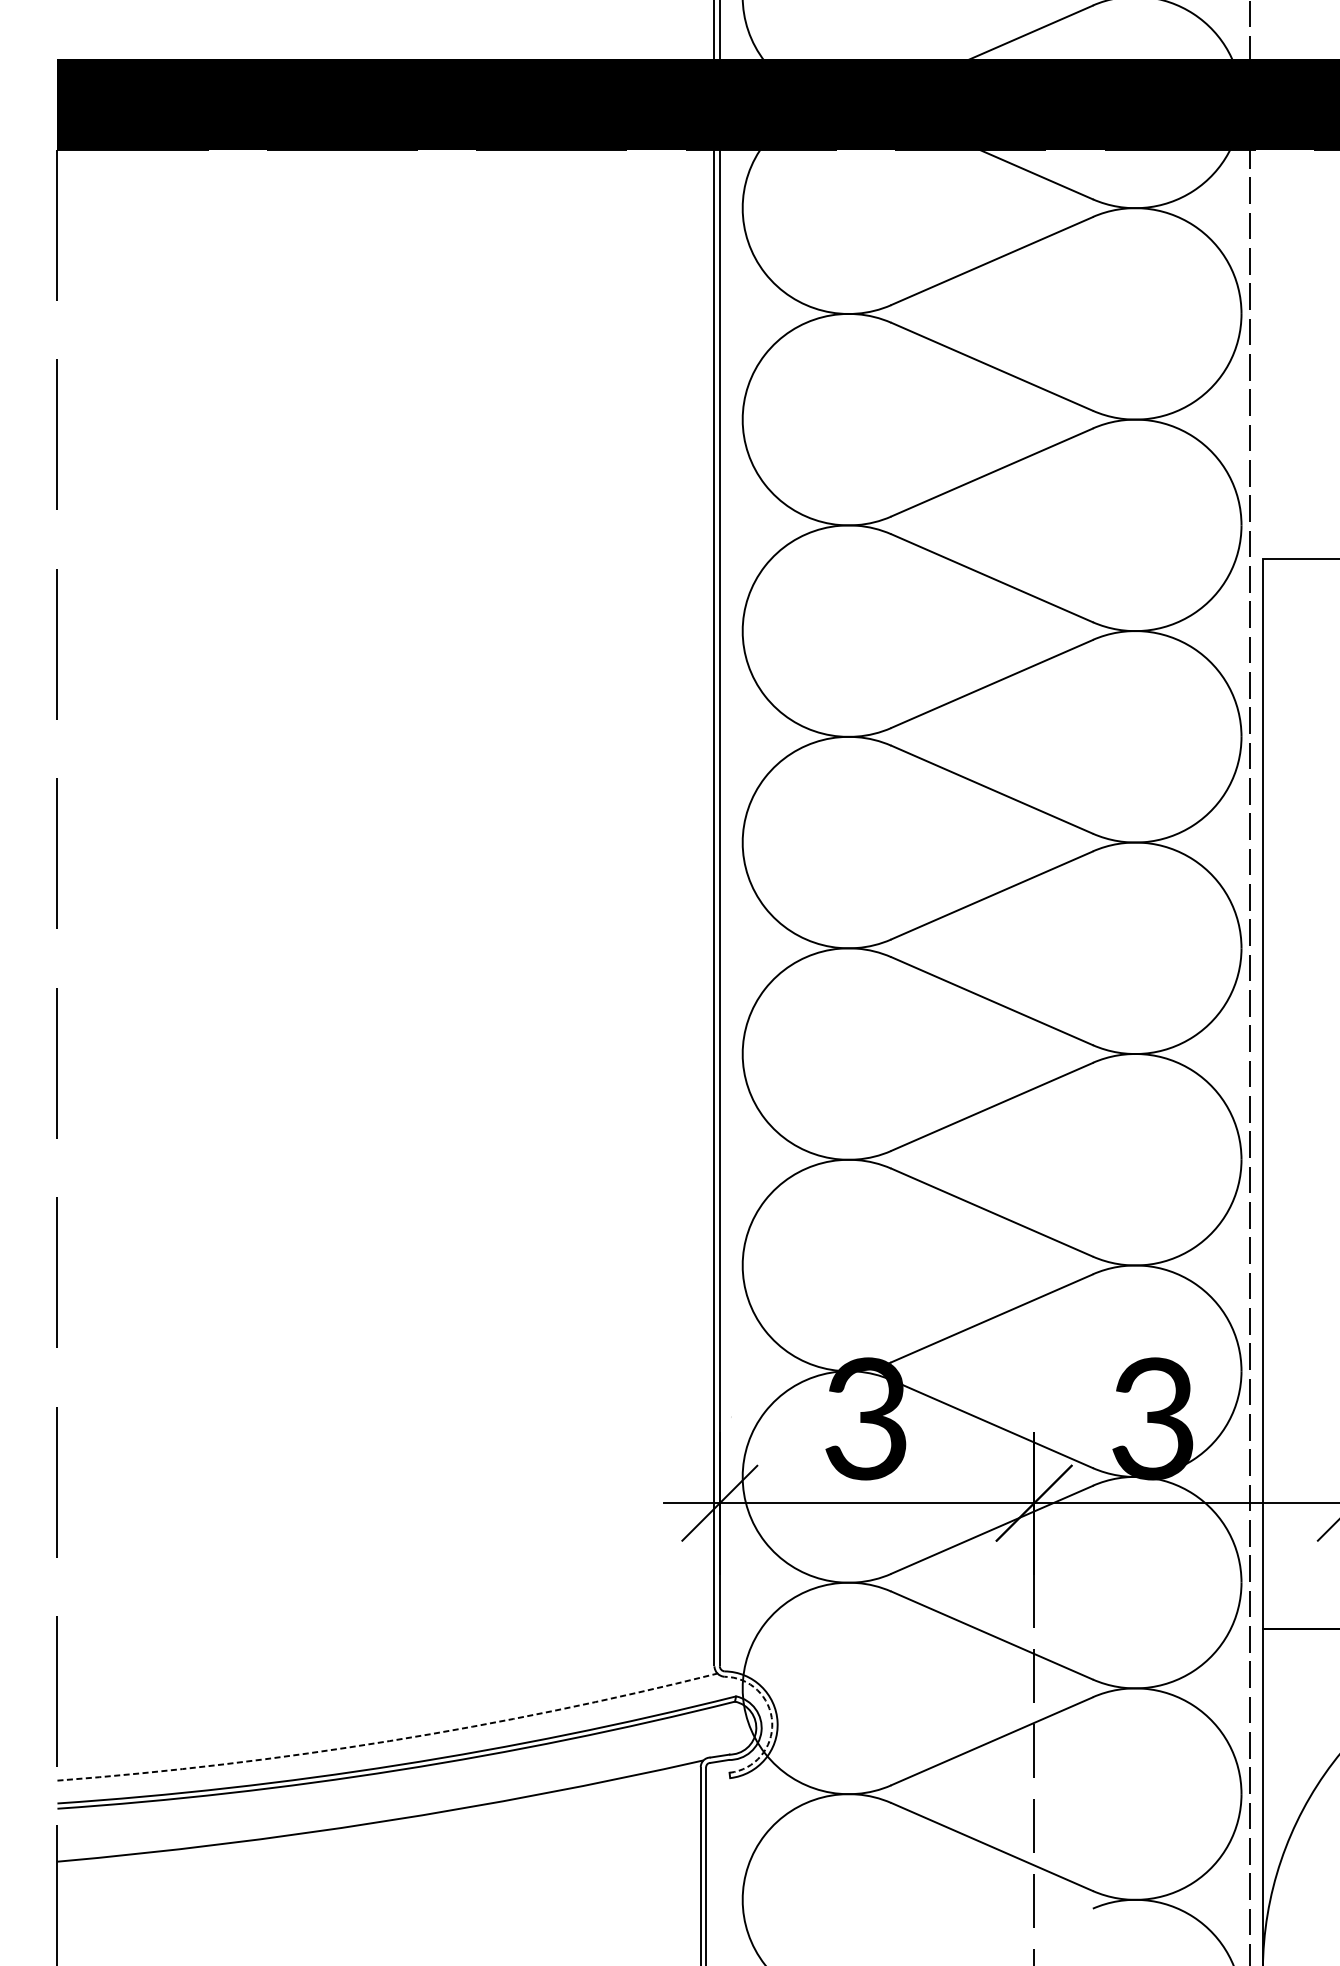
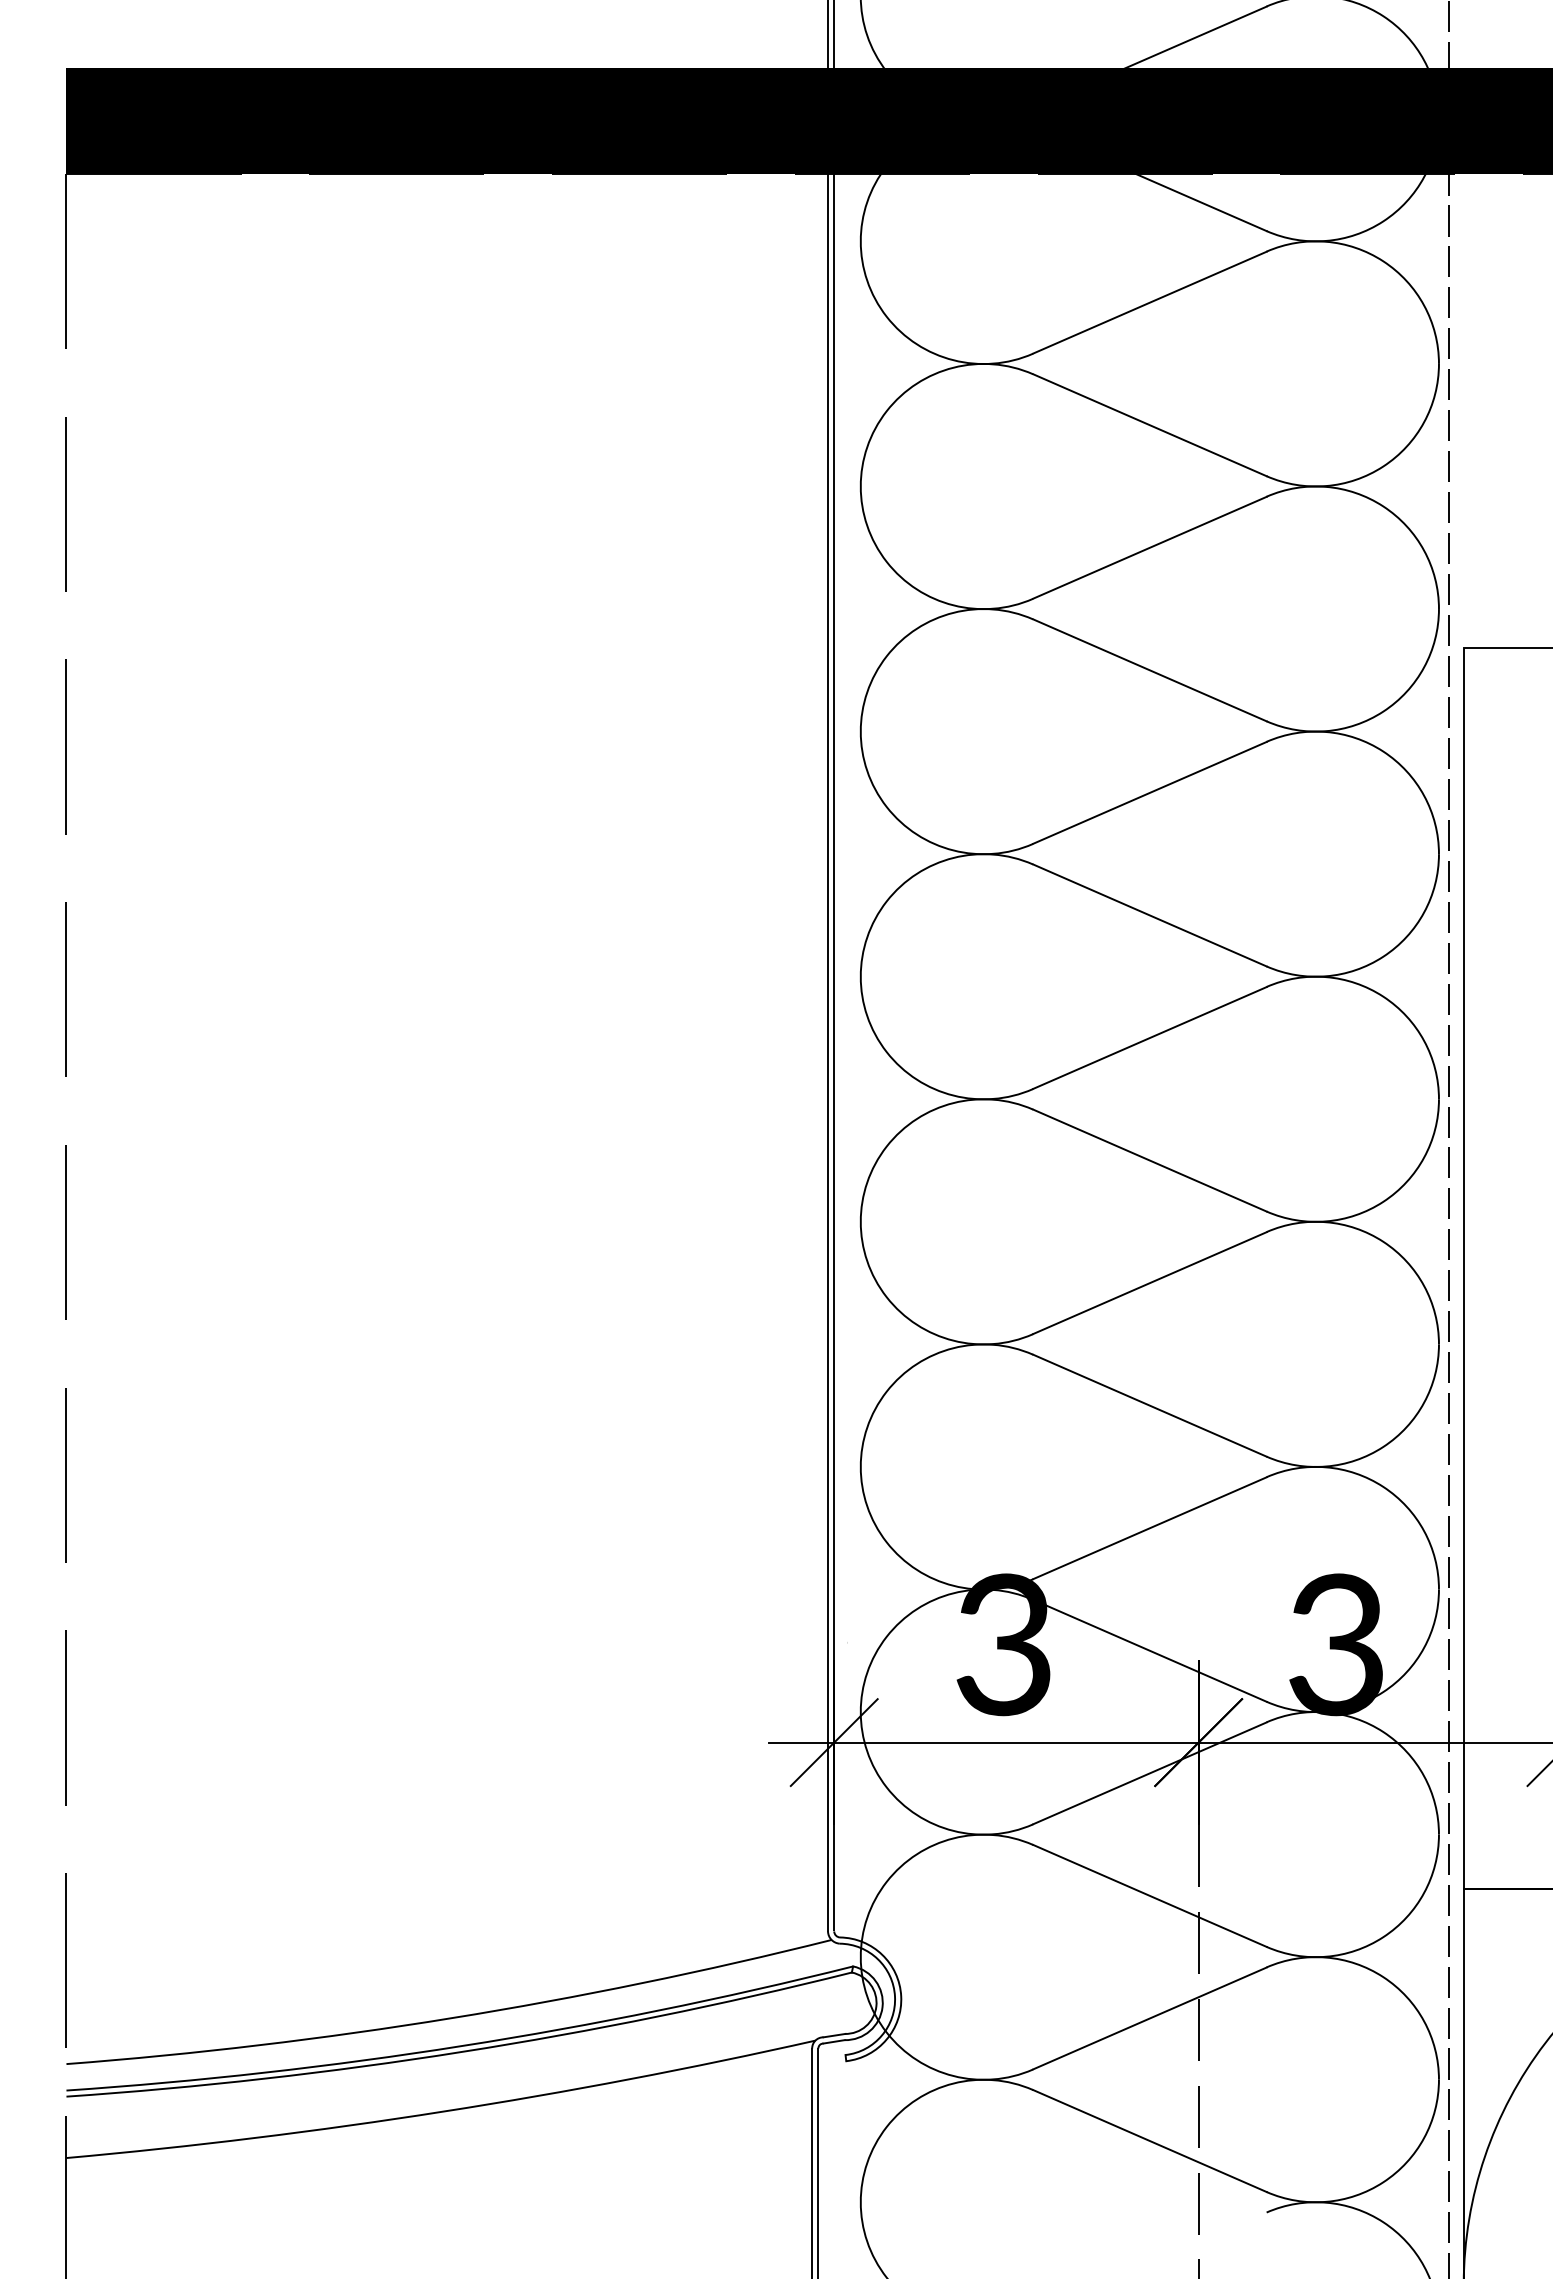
arc: (772, 1722) -> (895, 1996), dashed -> solid
line: (389, 1741) -> (451, 2018), dashed -> solid

